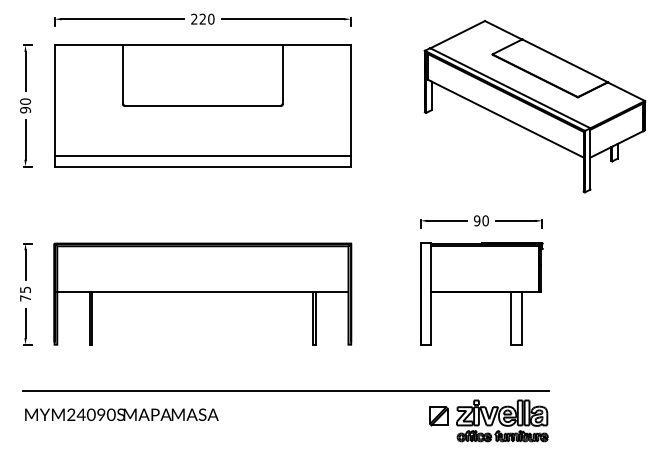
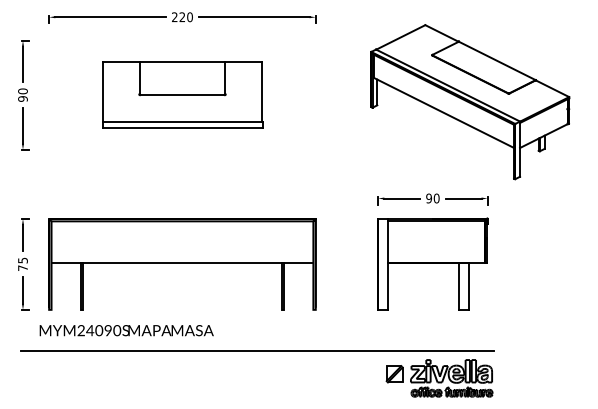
part: (202, 105) -> (182, 94), size x0.6
part: (534, 106) -> (469, 102), moved
text: (121, 414) -> (126, 330), moved

